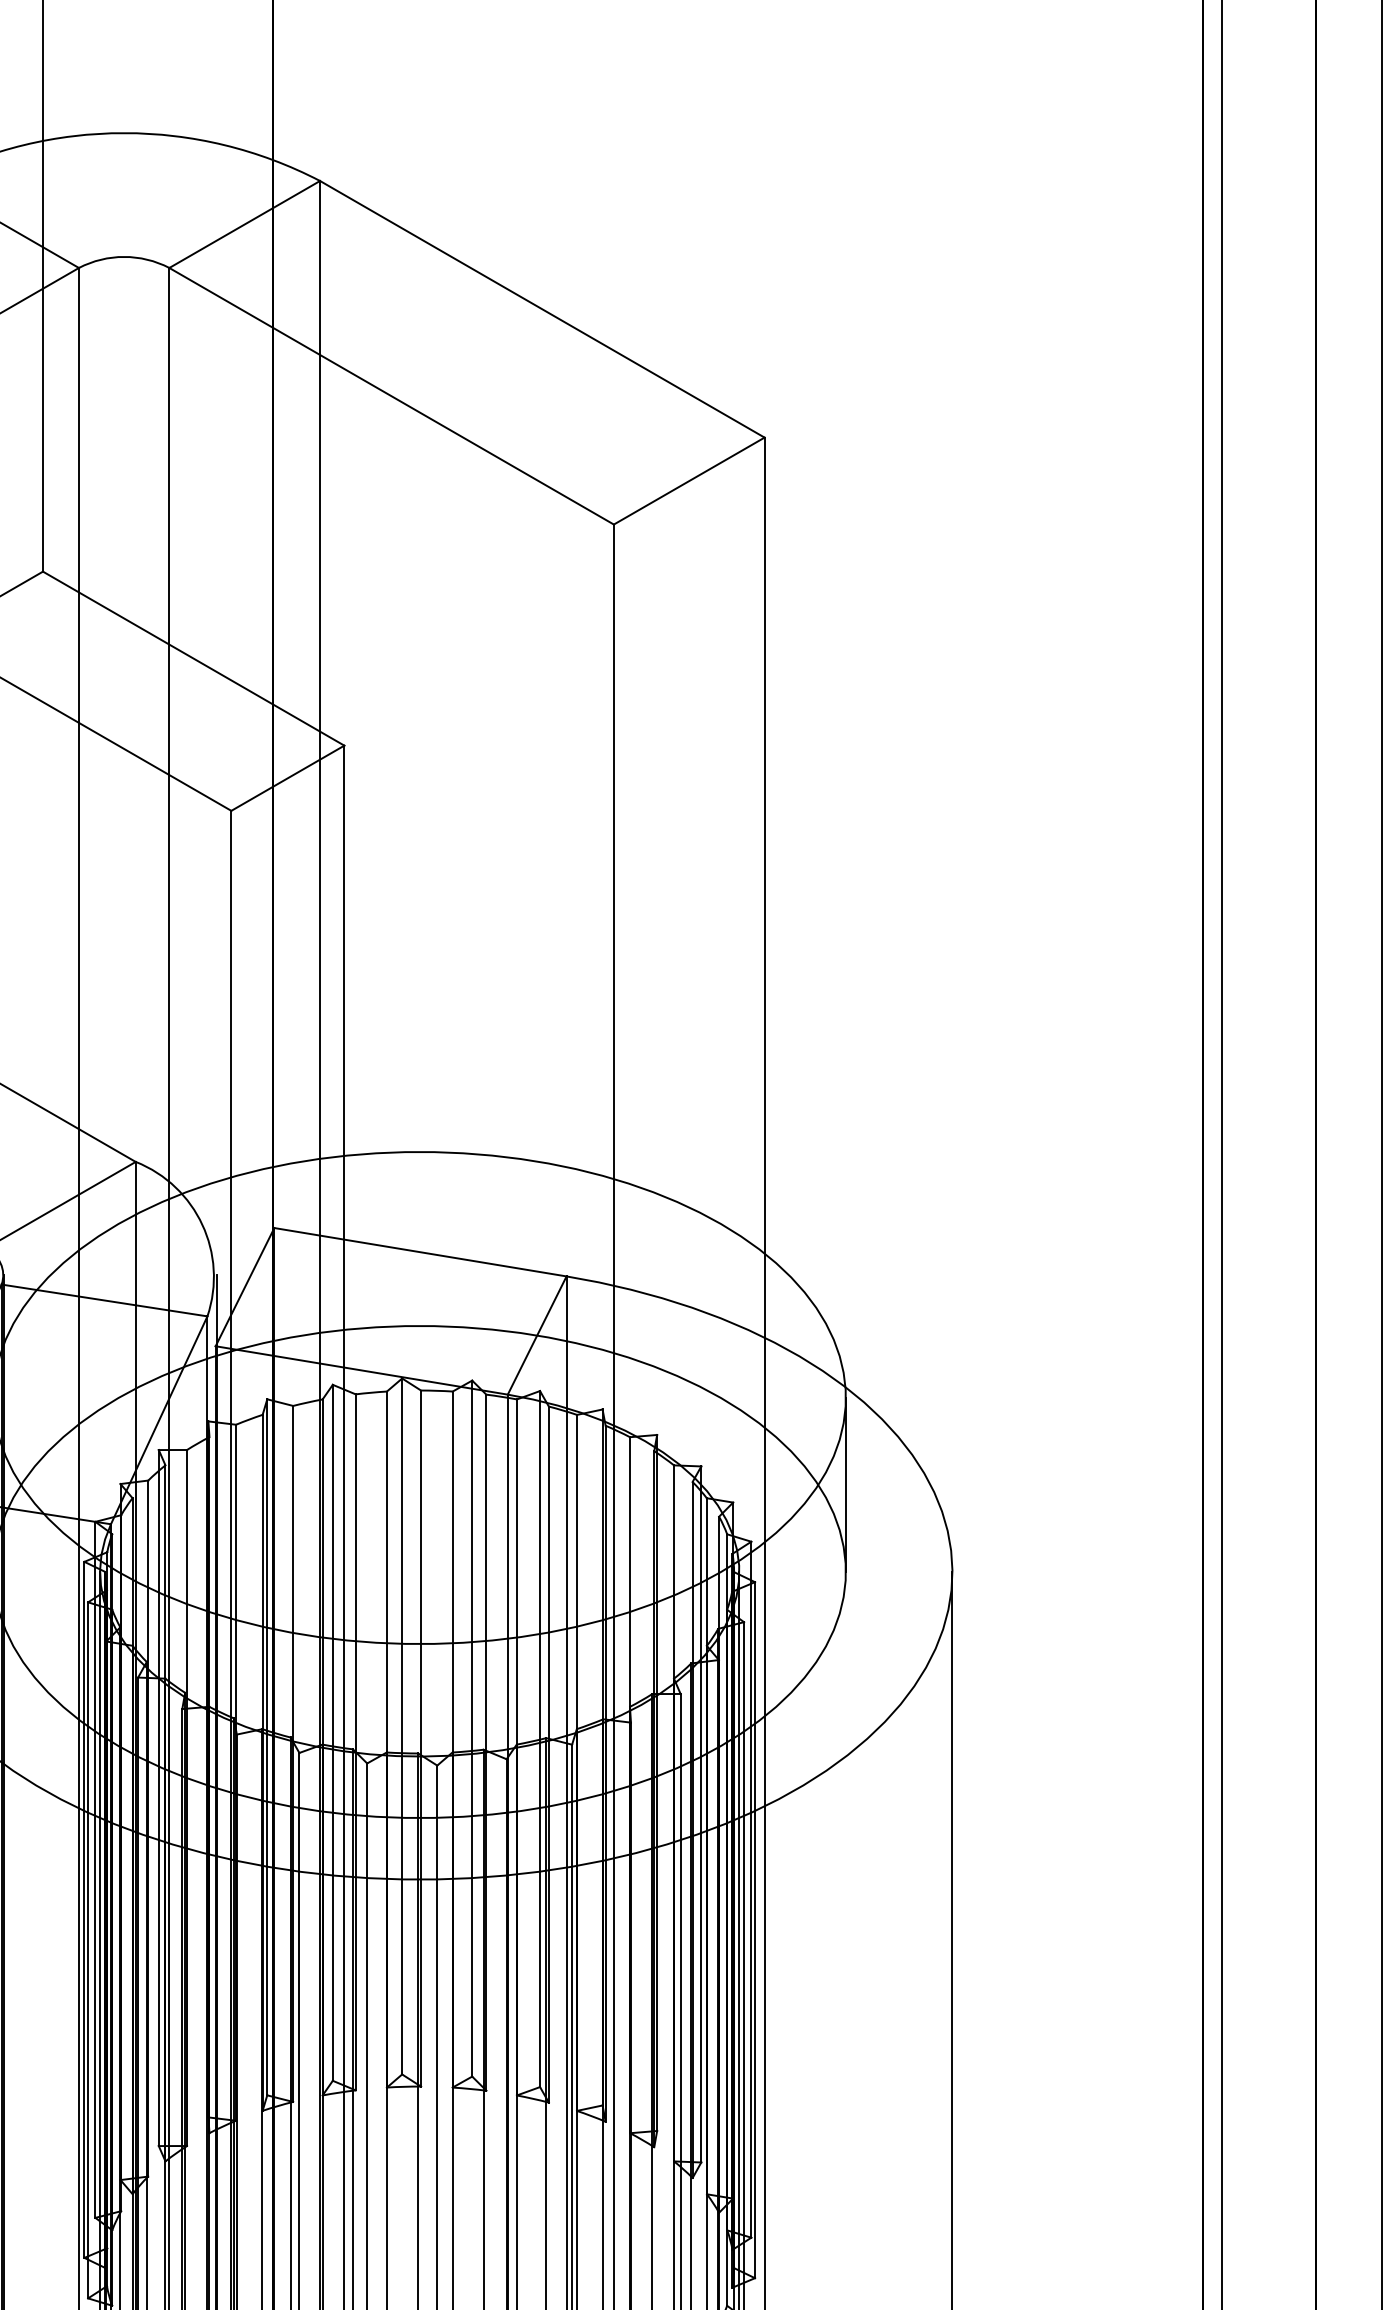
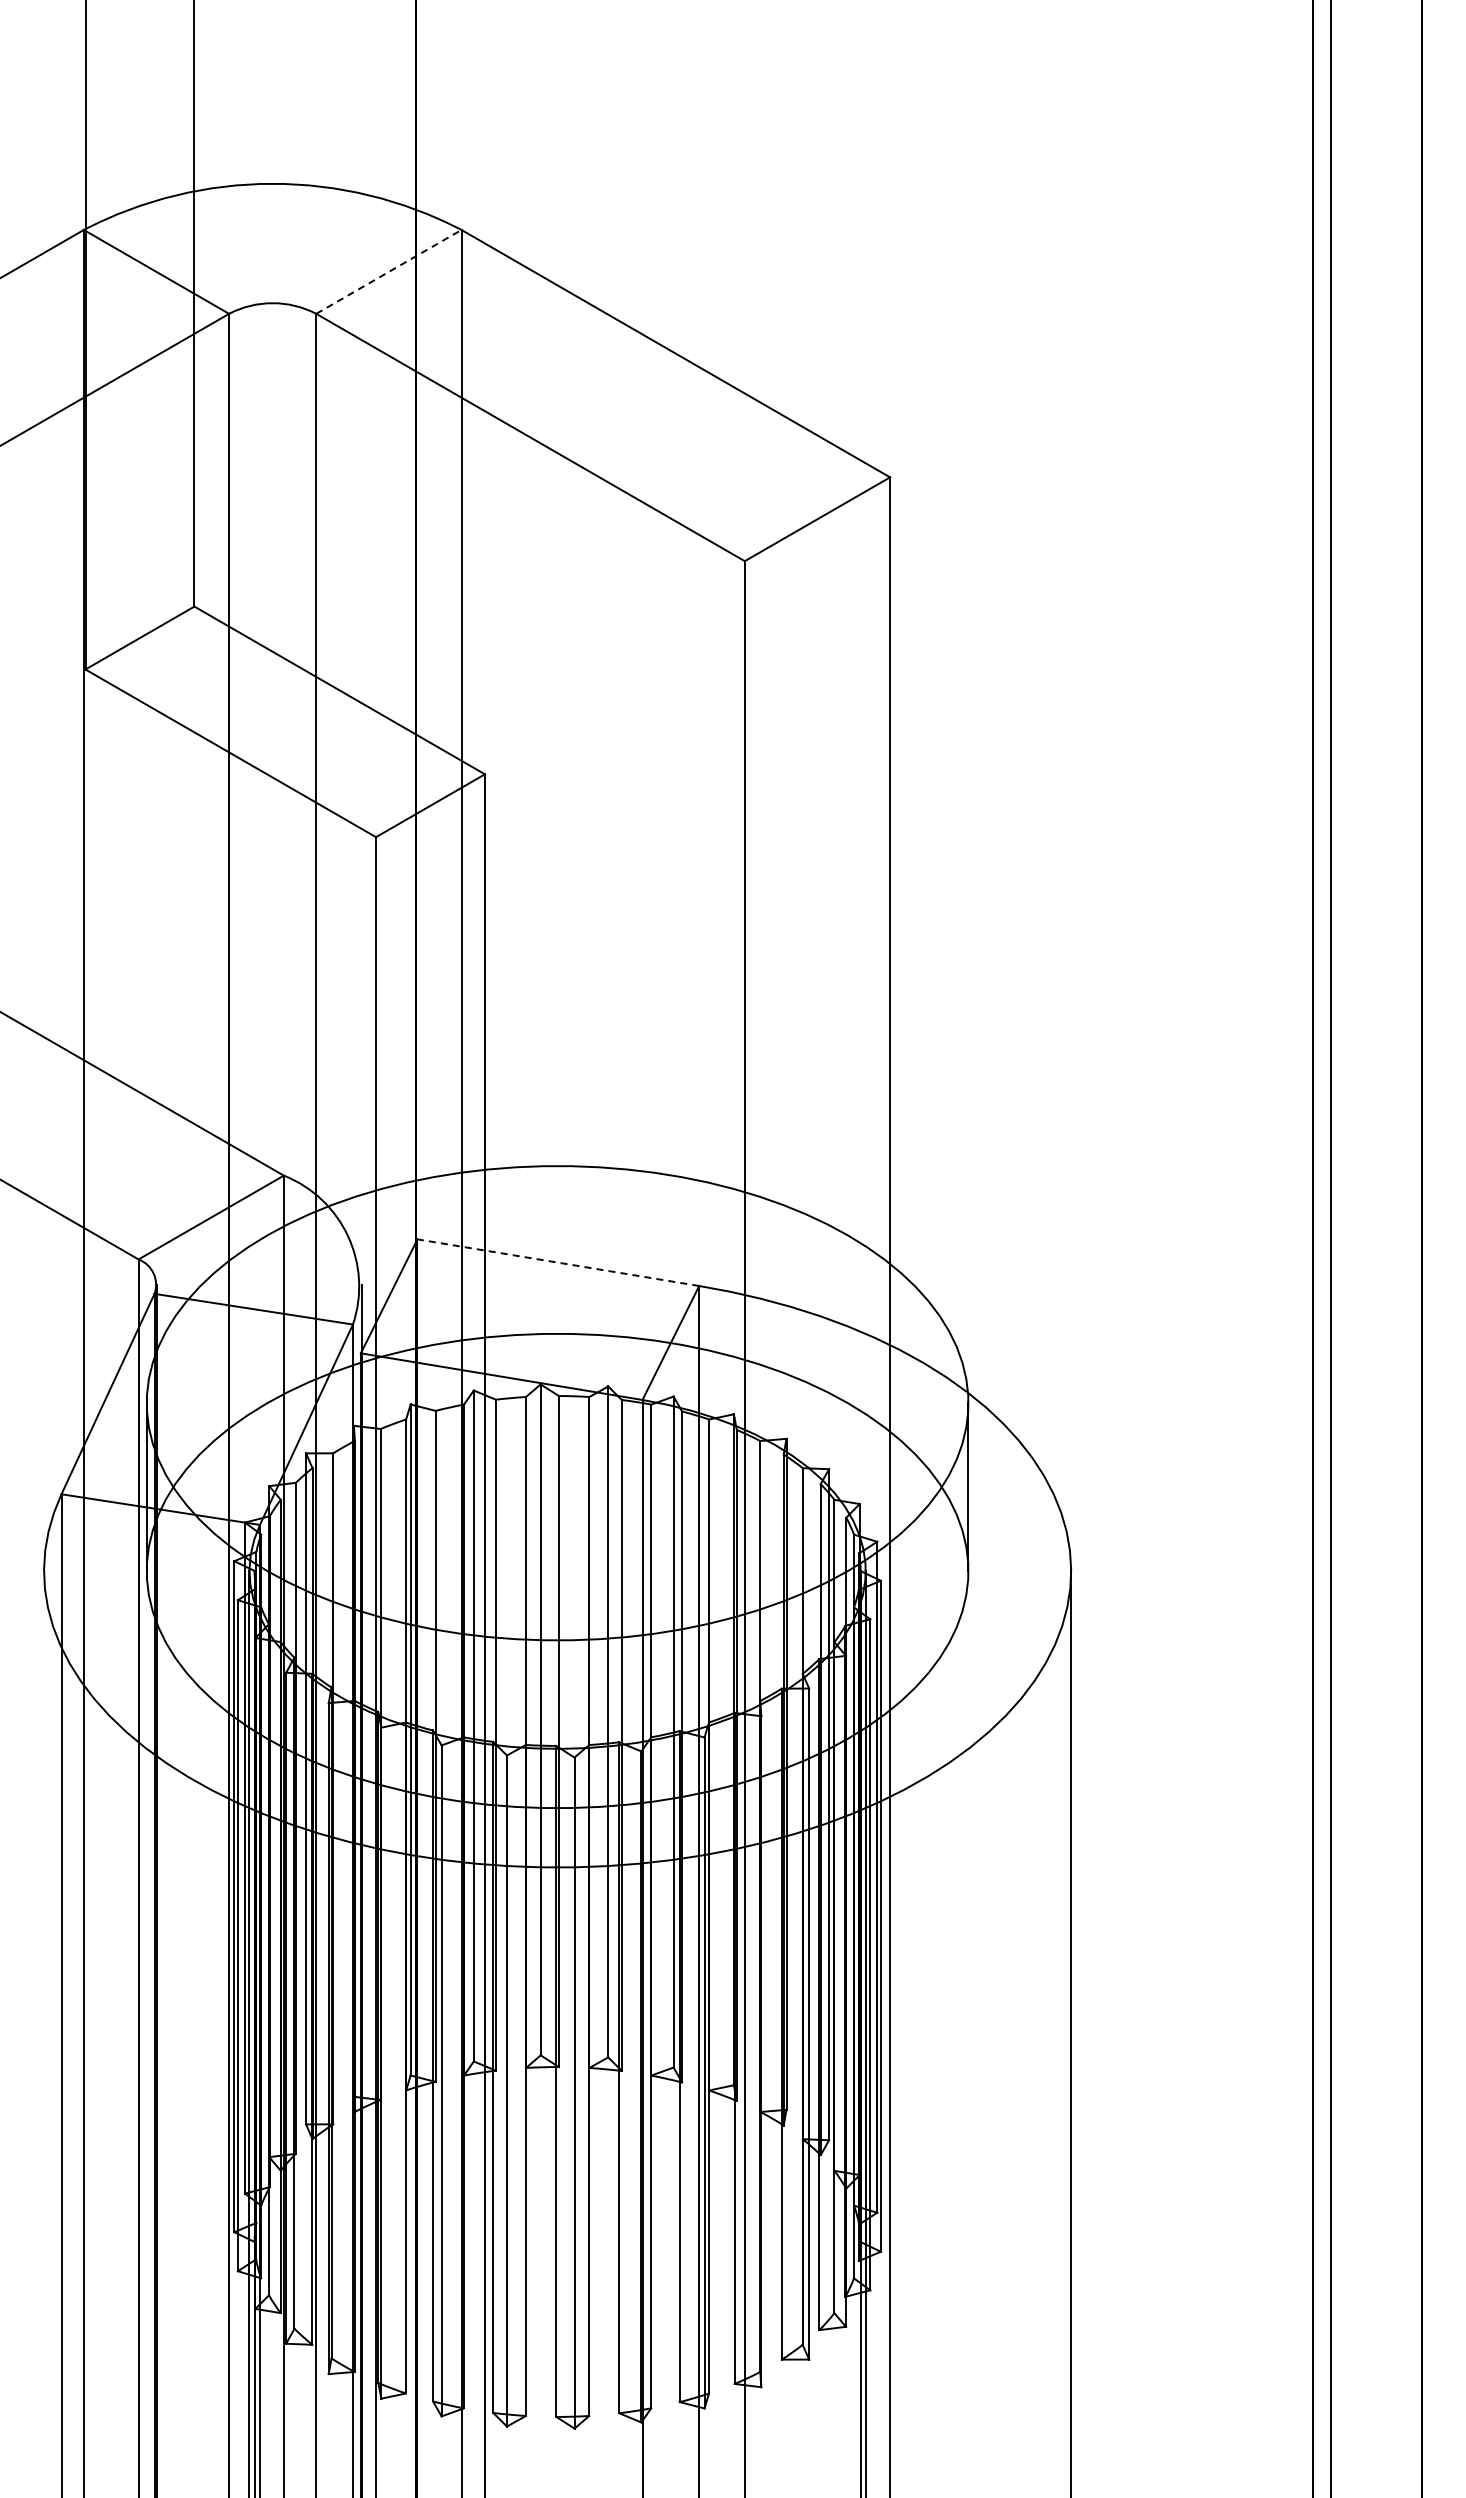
line: (244, 224) -> (388, 271), solid -> dashed
line: (420, 1252) -> (558, 1262), solid -> dashed

